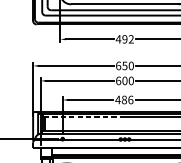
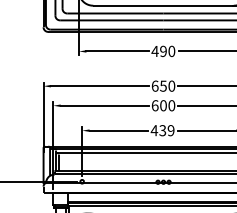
text: (131, 39) -> (171, 51), 492 -> 490
text: (127, 99) -> (166, 130), 486 -> 439
line: (83, 117) -> (109, 153), dashed -> solid

